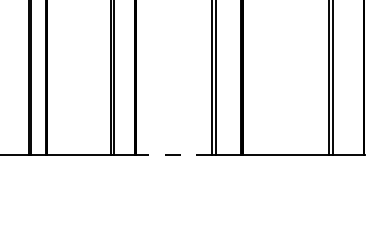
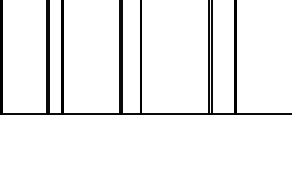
line: (173, 154) -> (174, 114), dashed -> solid

